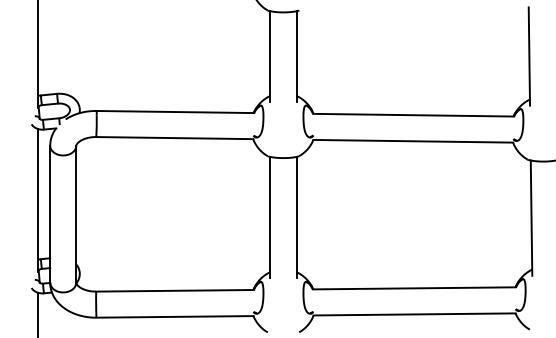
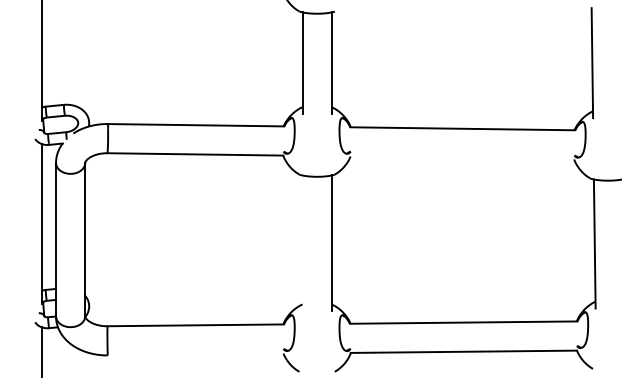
line: (413, 140) -> (462, 157), removed
line: (270, 217) -> (302, 243), removed
line: (174, 316) -> (195, 354), removed

